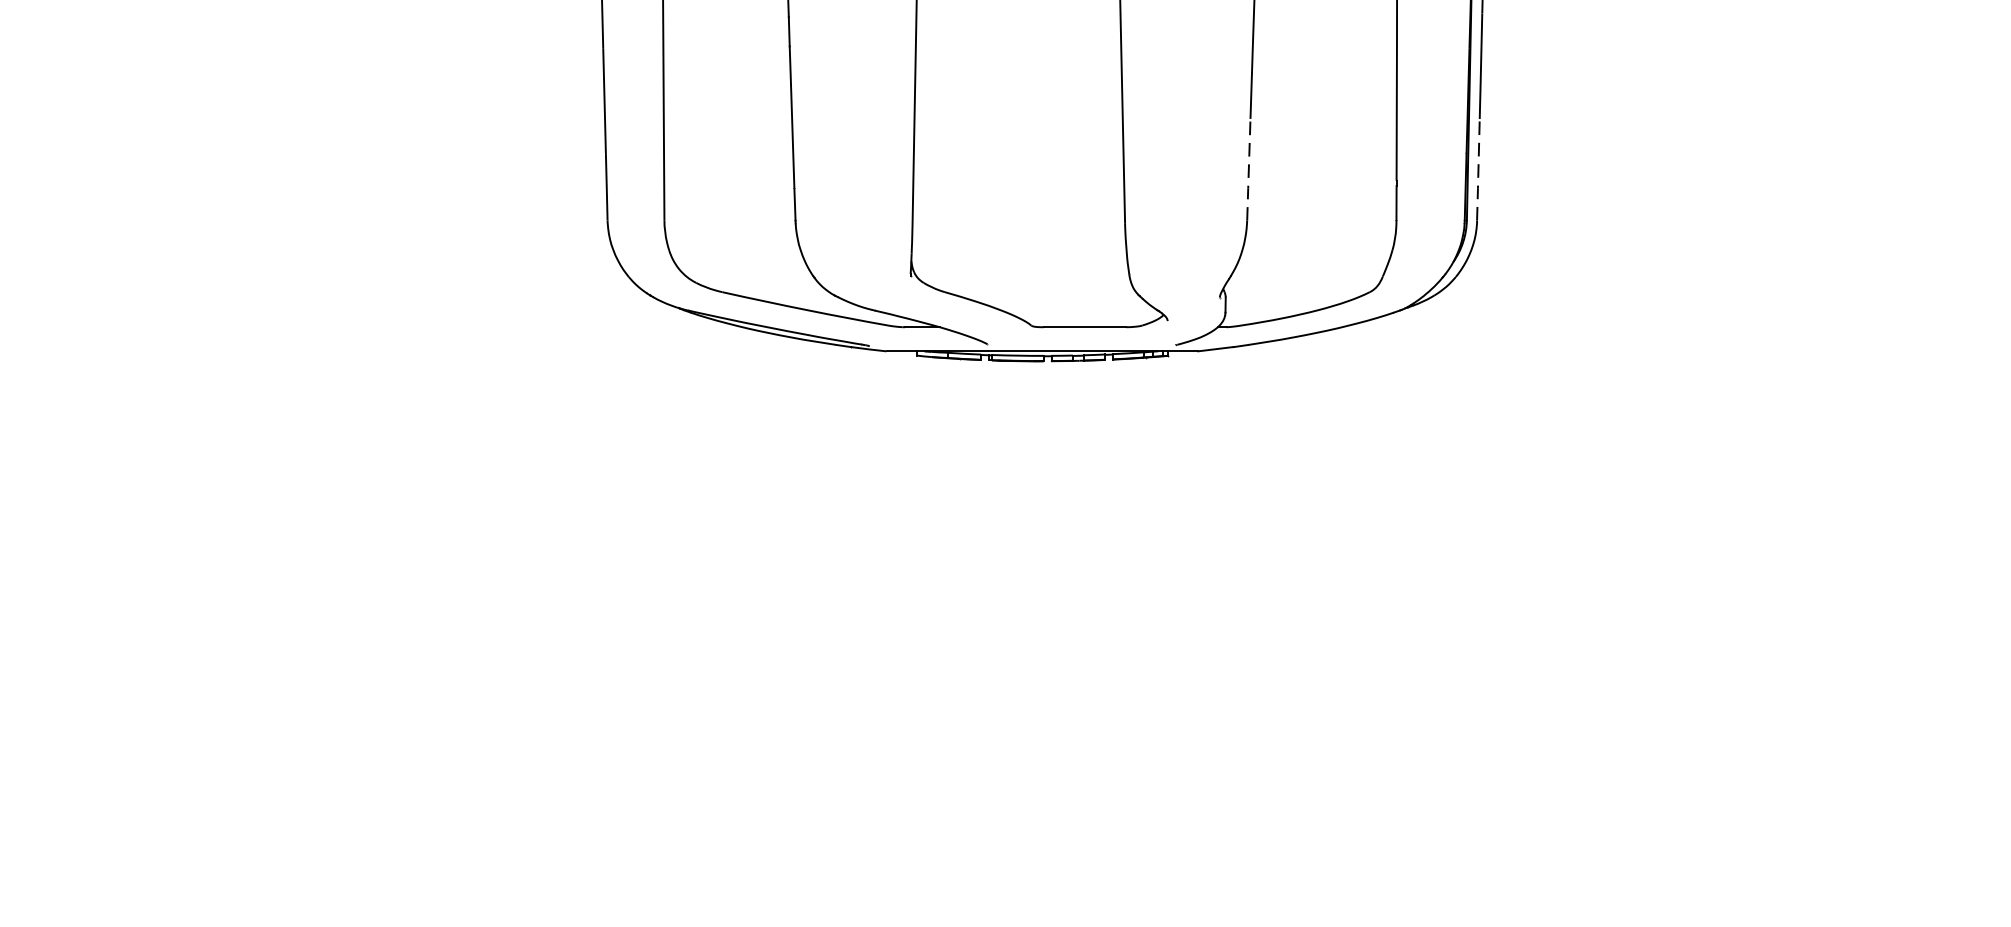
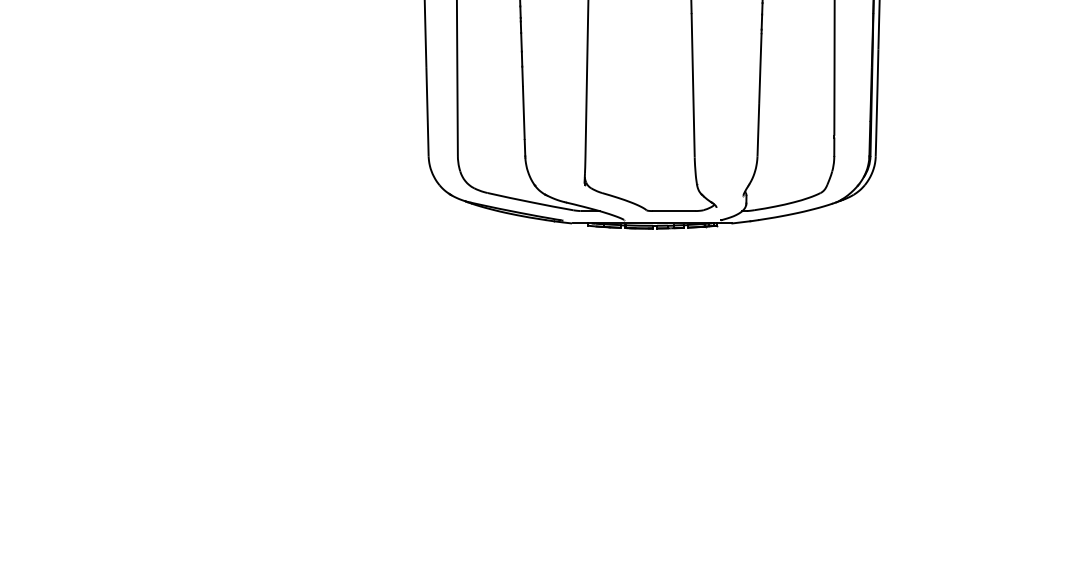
line: (1249, 170) -> (758, 130), dashed -> solid
line: (1478, 170) -> (876, 130), dashed -> solid

